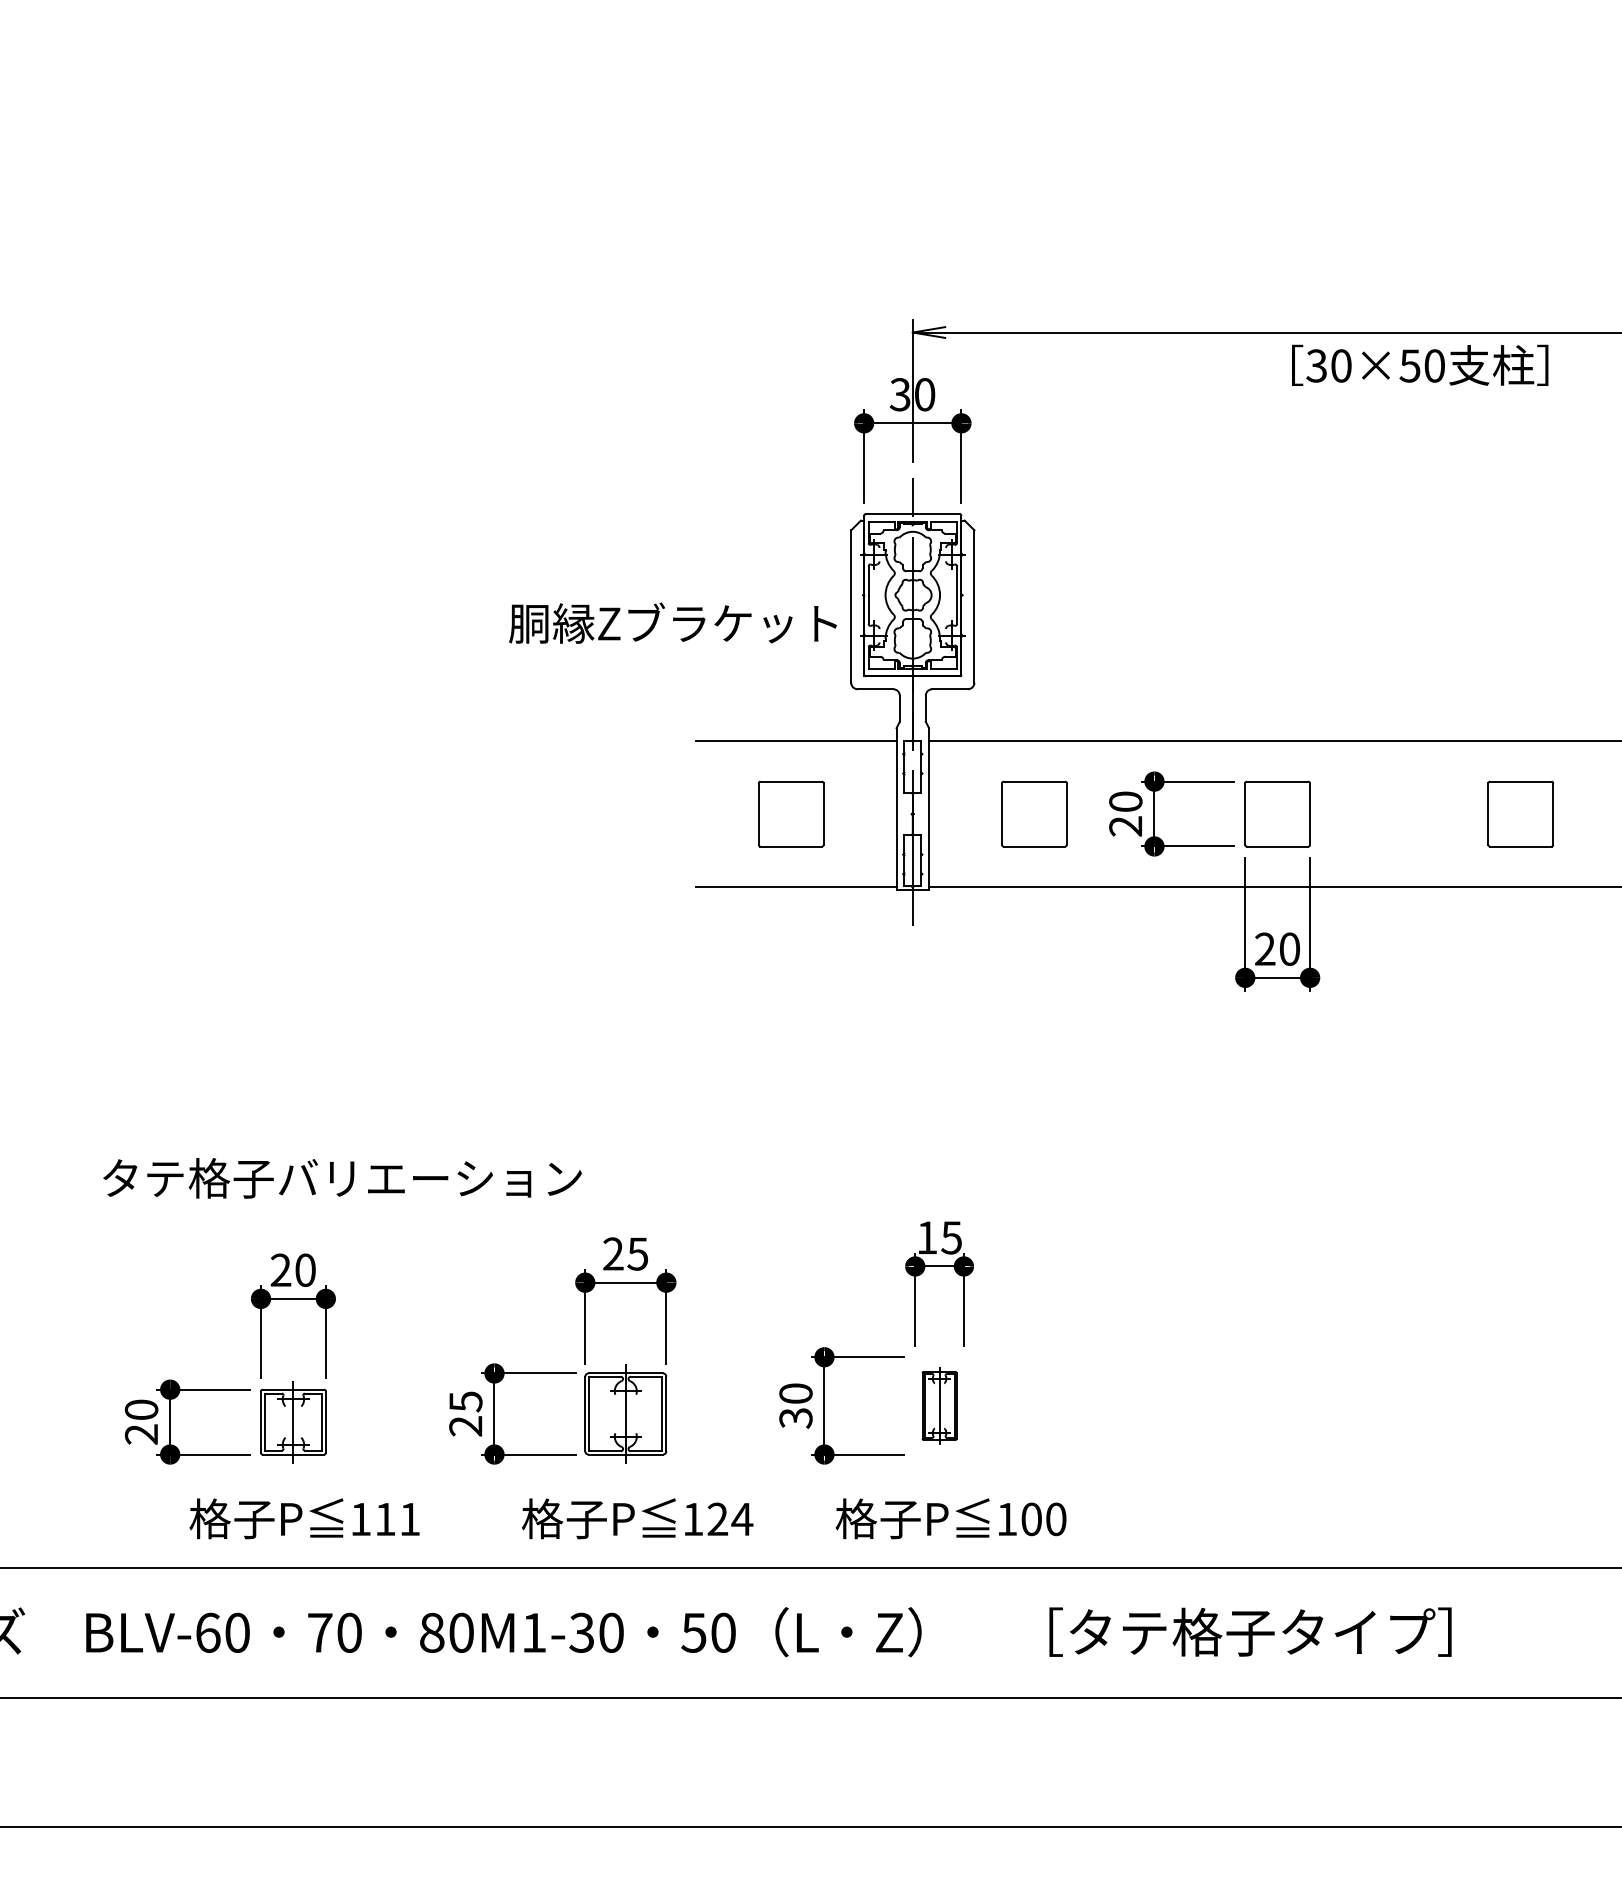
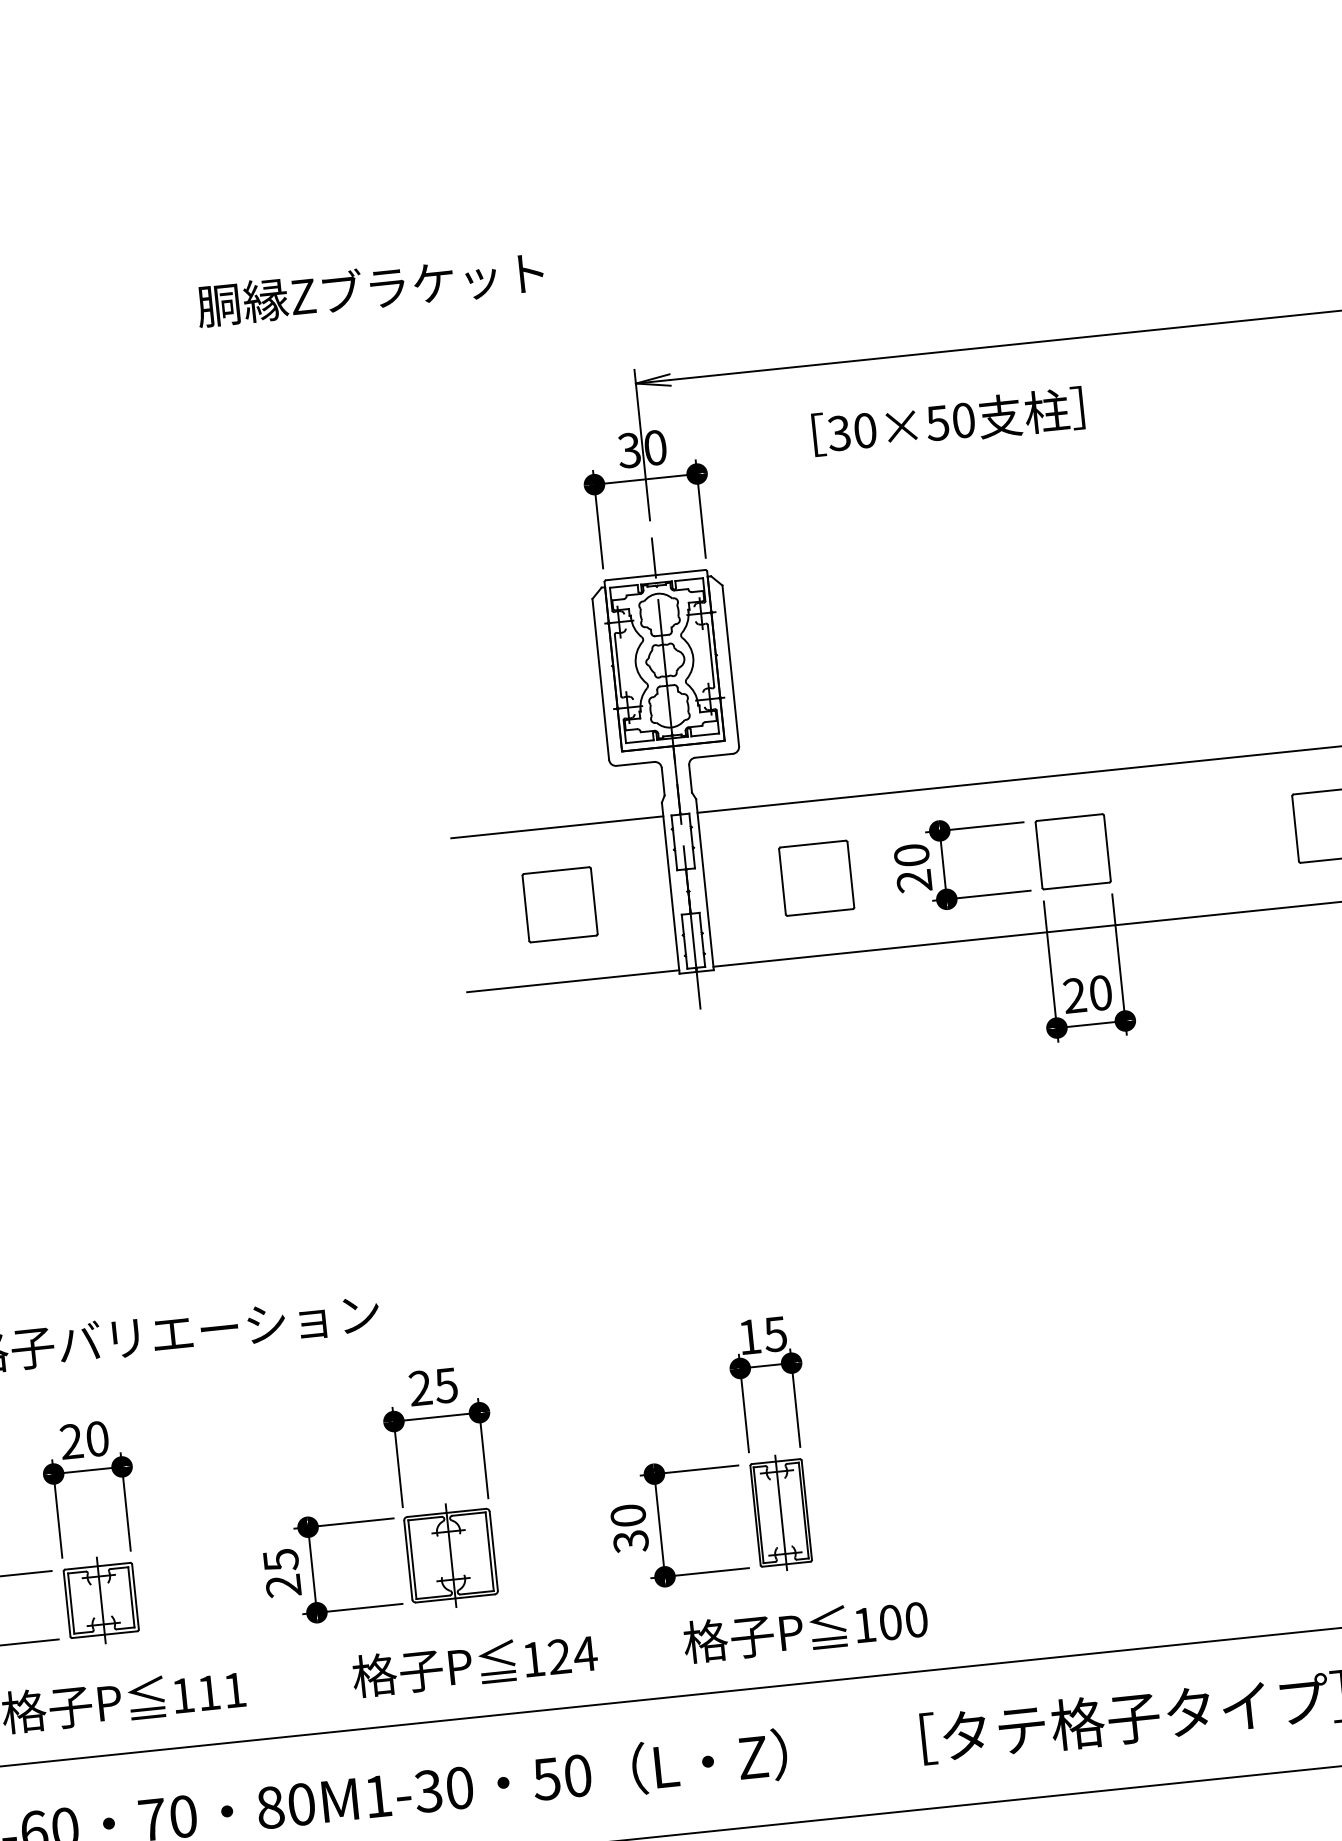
text: (1420, 364) -> (948, 420), moved
text: (672, 622) -> (369, 288), moved
part: (939, 1405) -> (781, 1512), size x1.43

